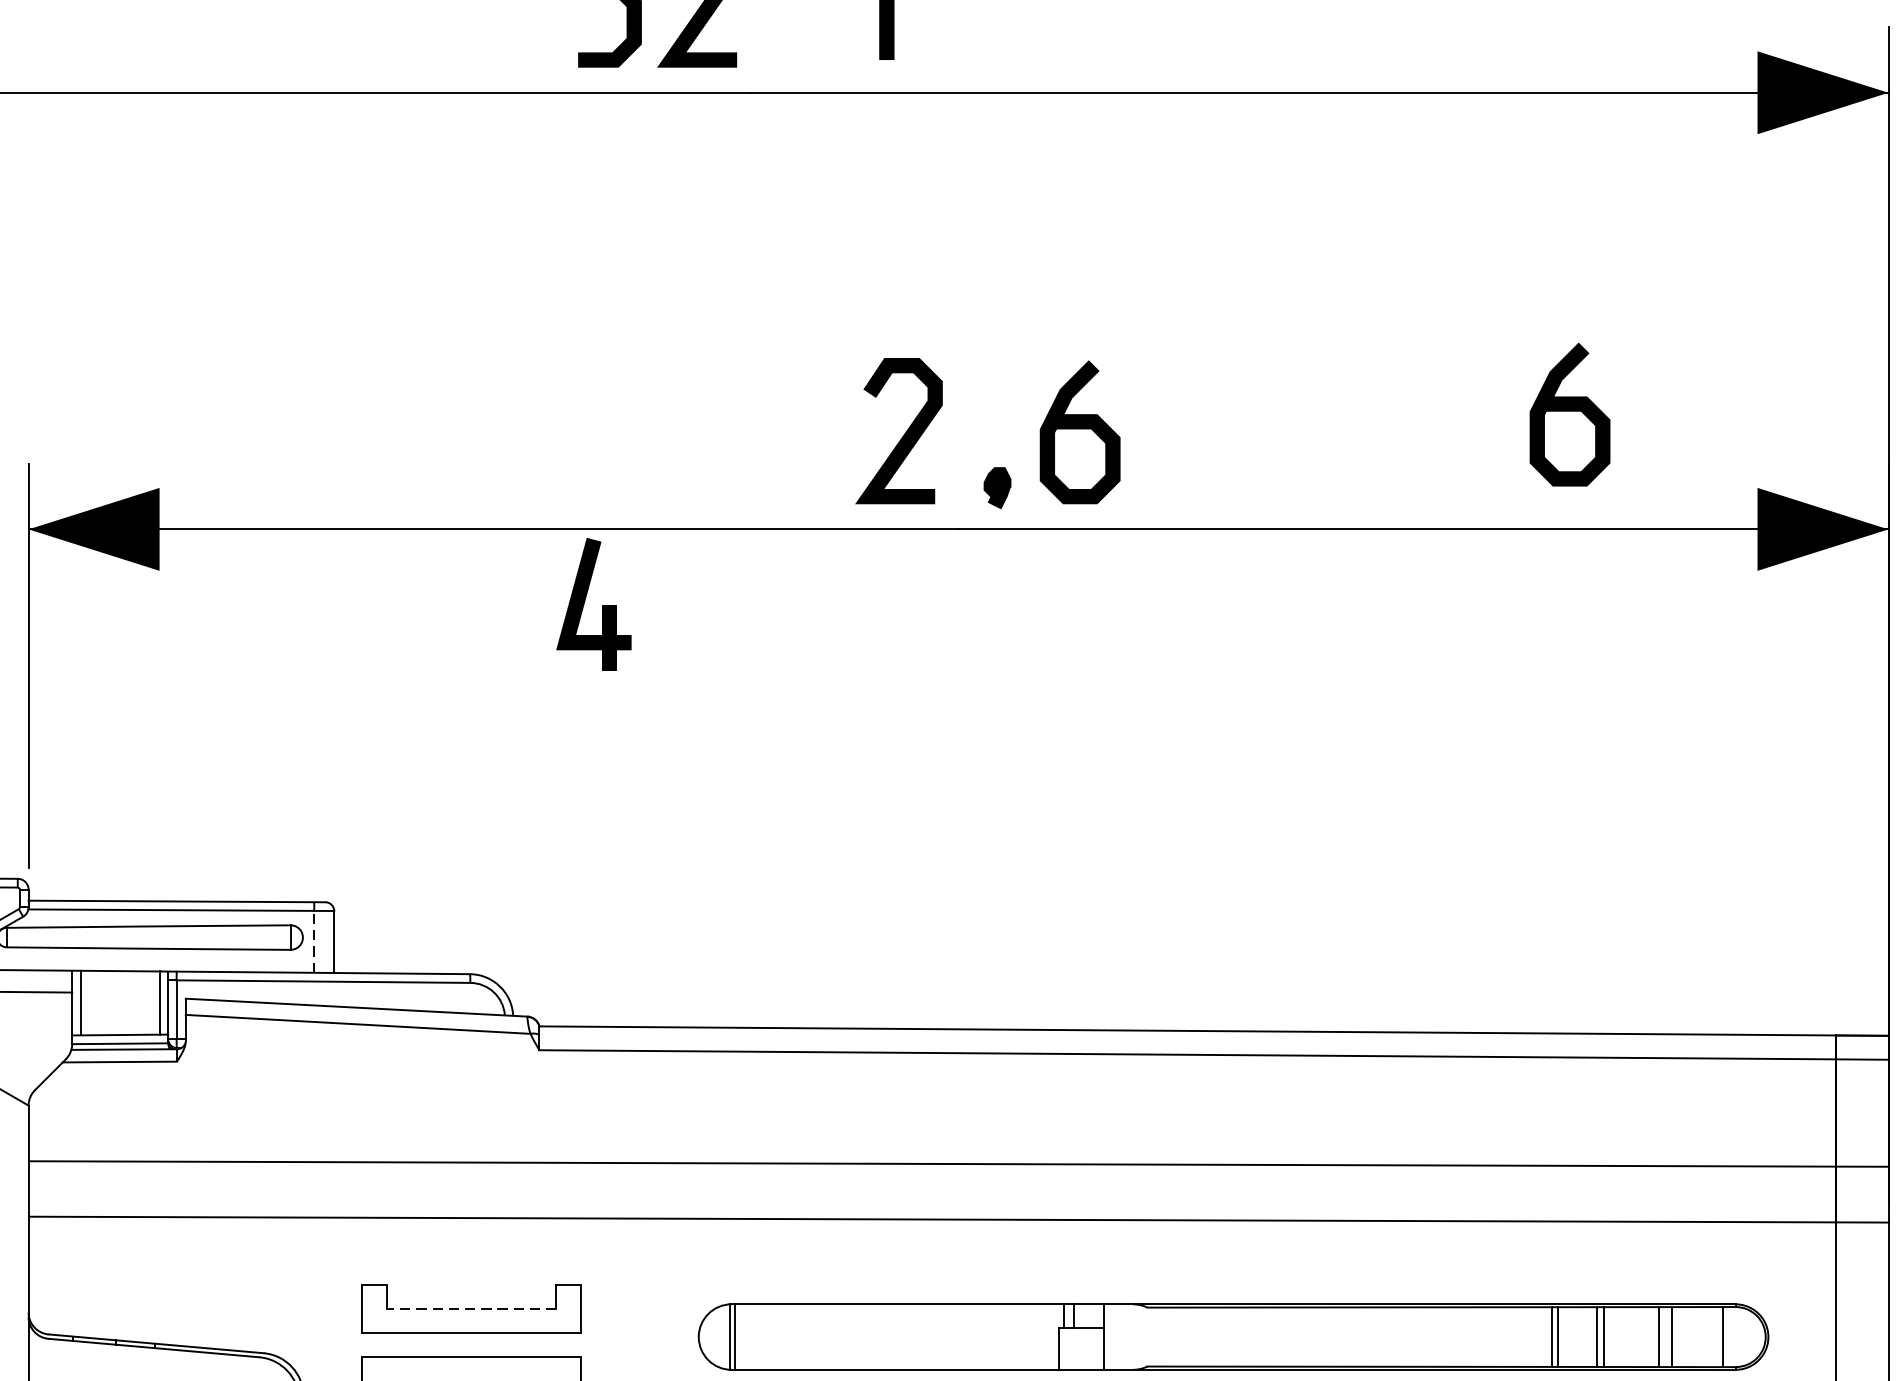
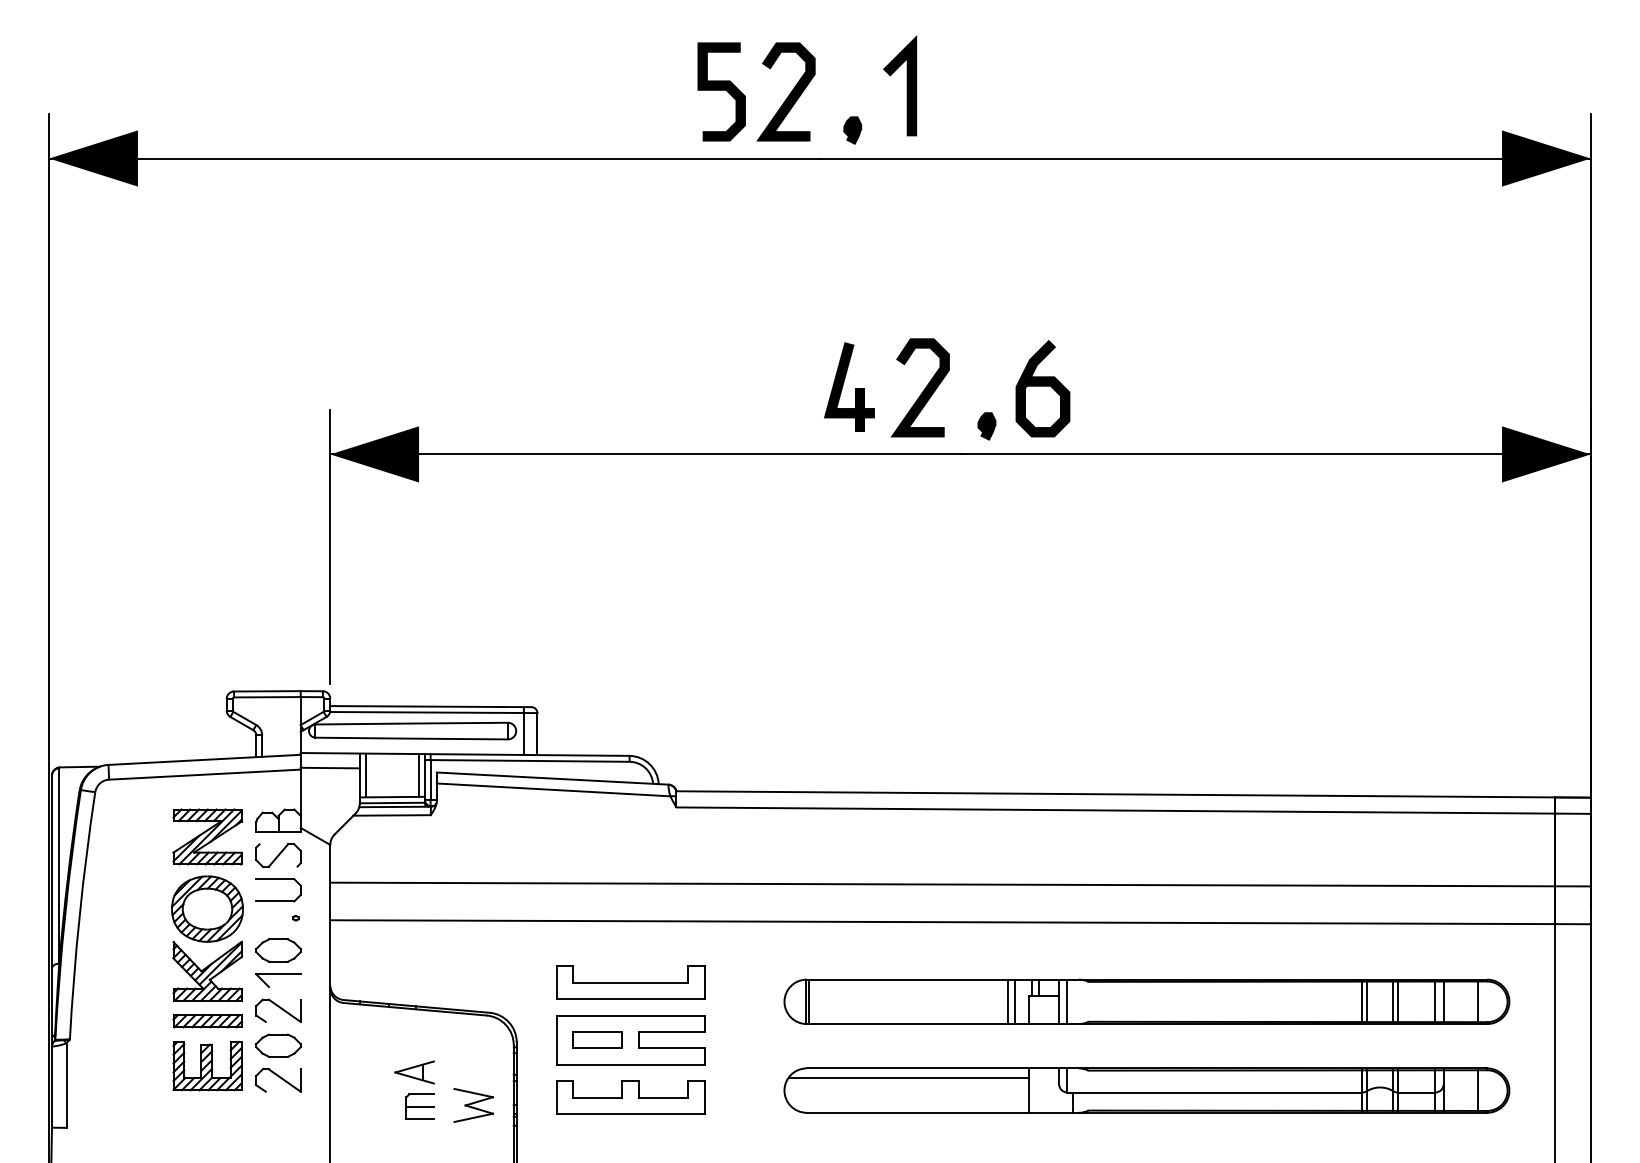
part: (799, 51) -> (852, 130), added
curve: (1569, 411) -> (1374, 374), removed
part: (594, 603) -> (849, 386), moved
line: (313, 941) -> (523, 733), dashed -> solid
line: (471, 1308) -> (630, 982), dashed -> solid
line: (1027, 1336) -> (1007, 1001), added
line: (1038, 1336) -> (1014, 1001), added
line: (1116, 1336) -> (1067, 1001), added

